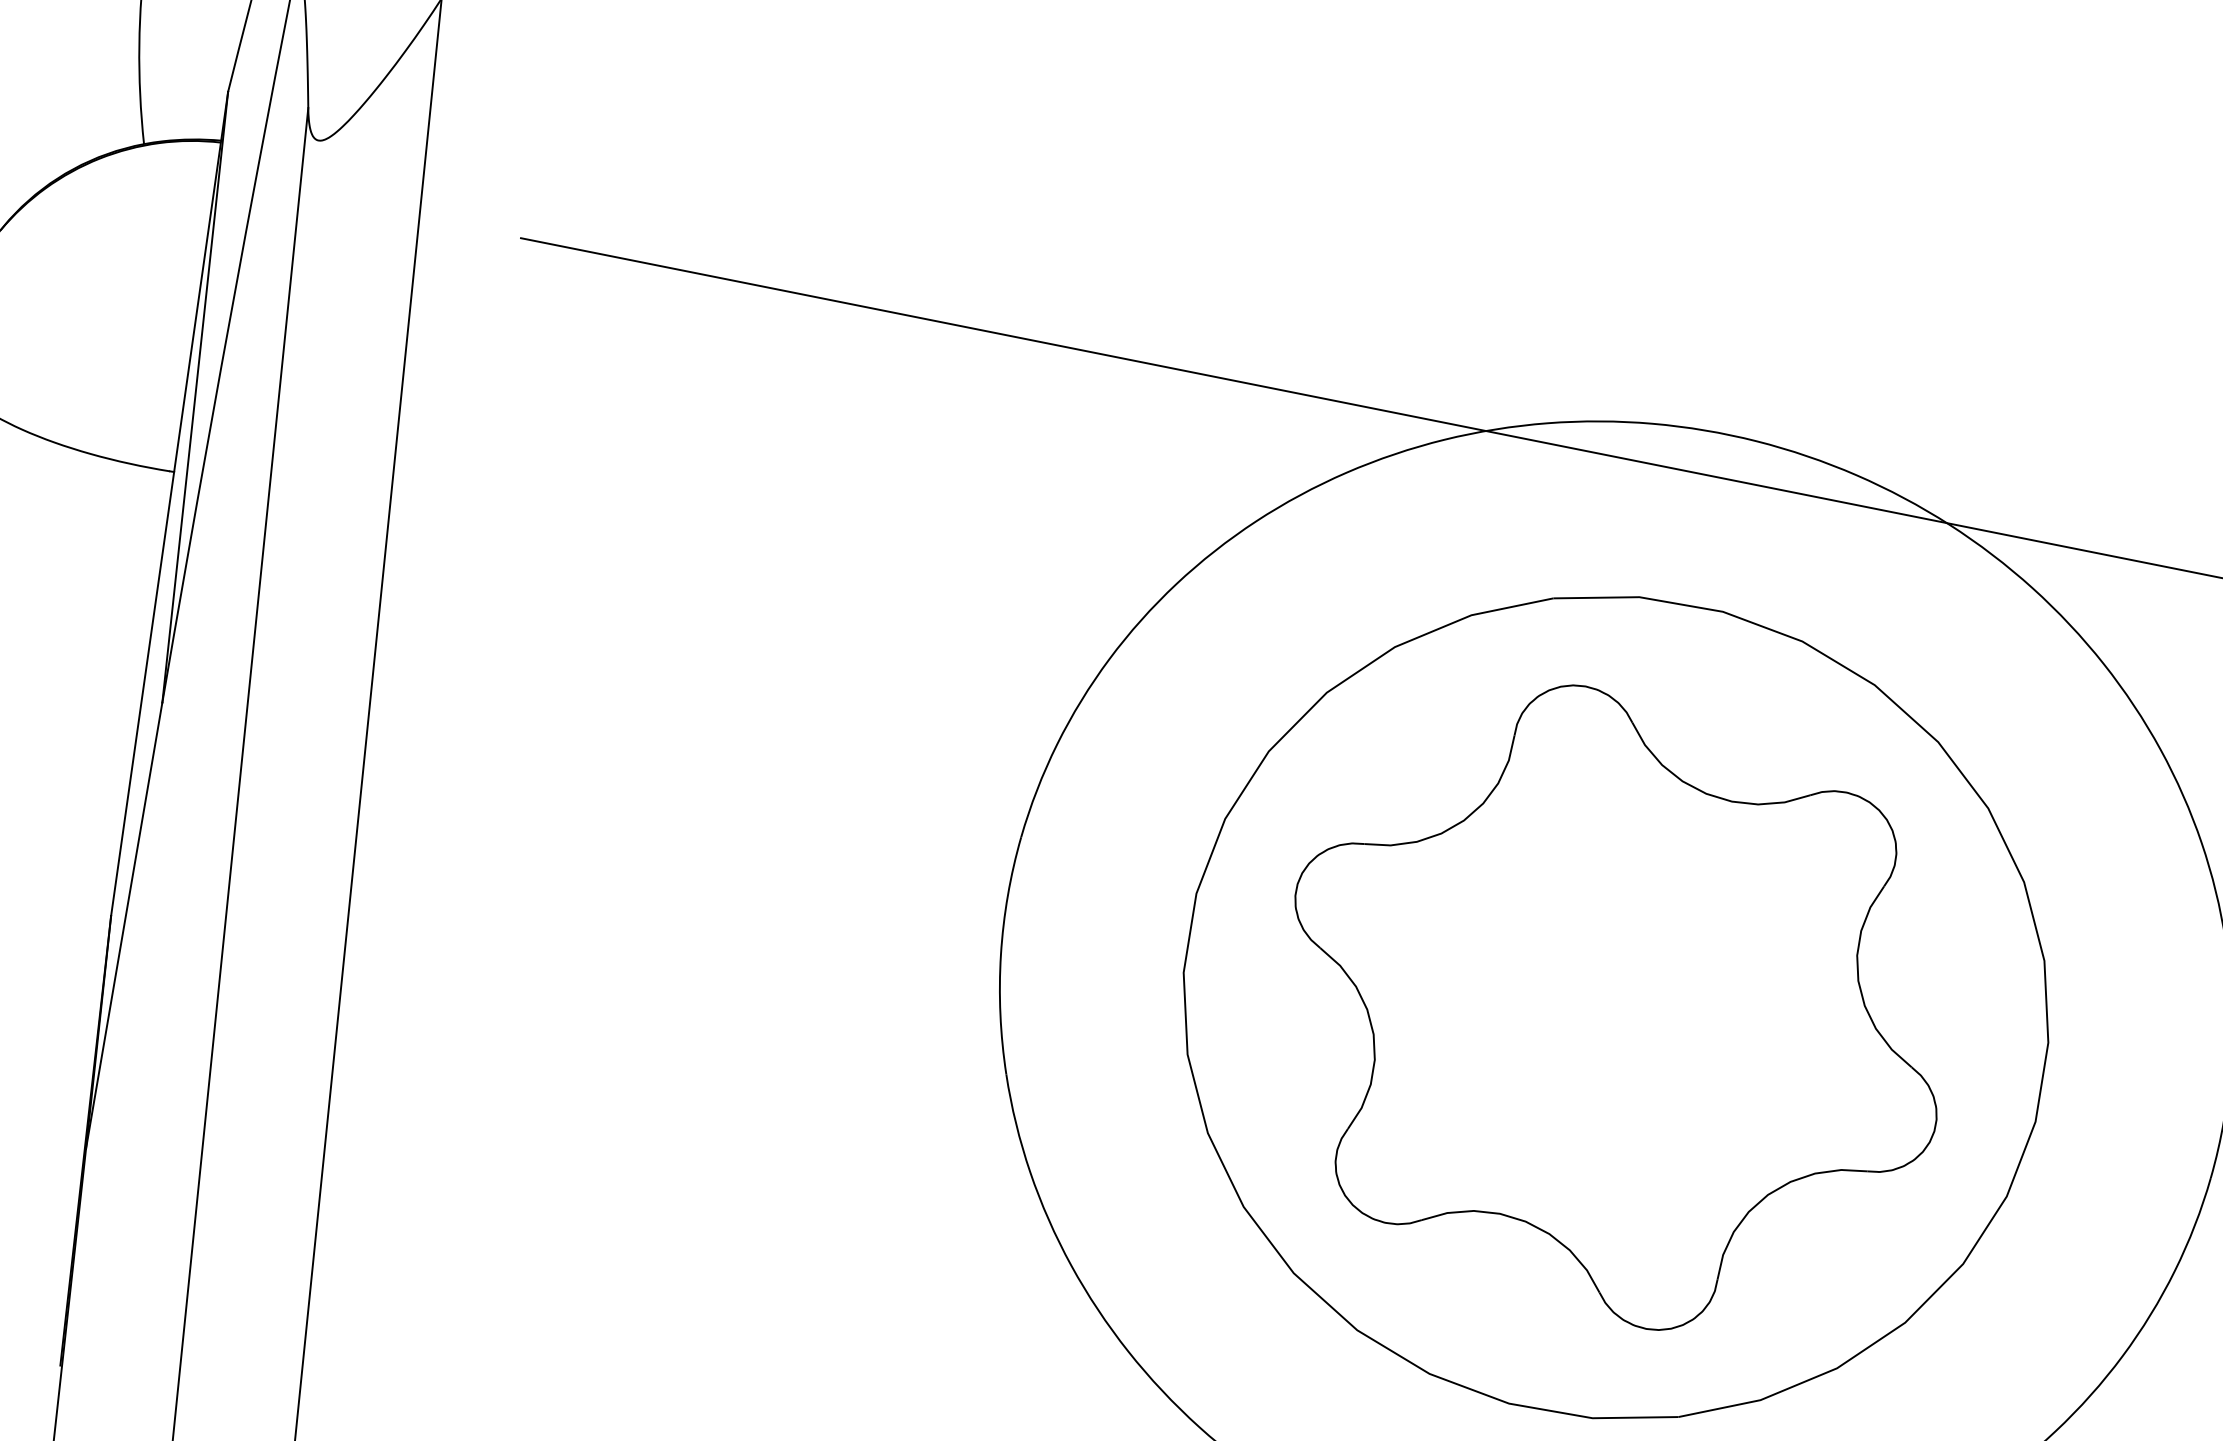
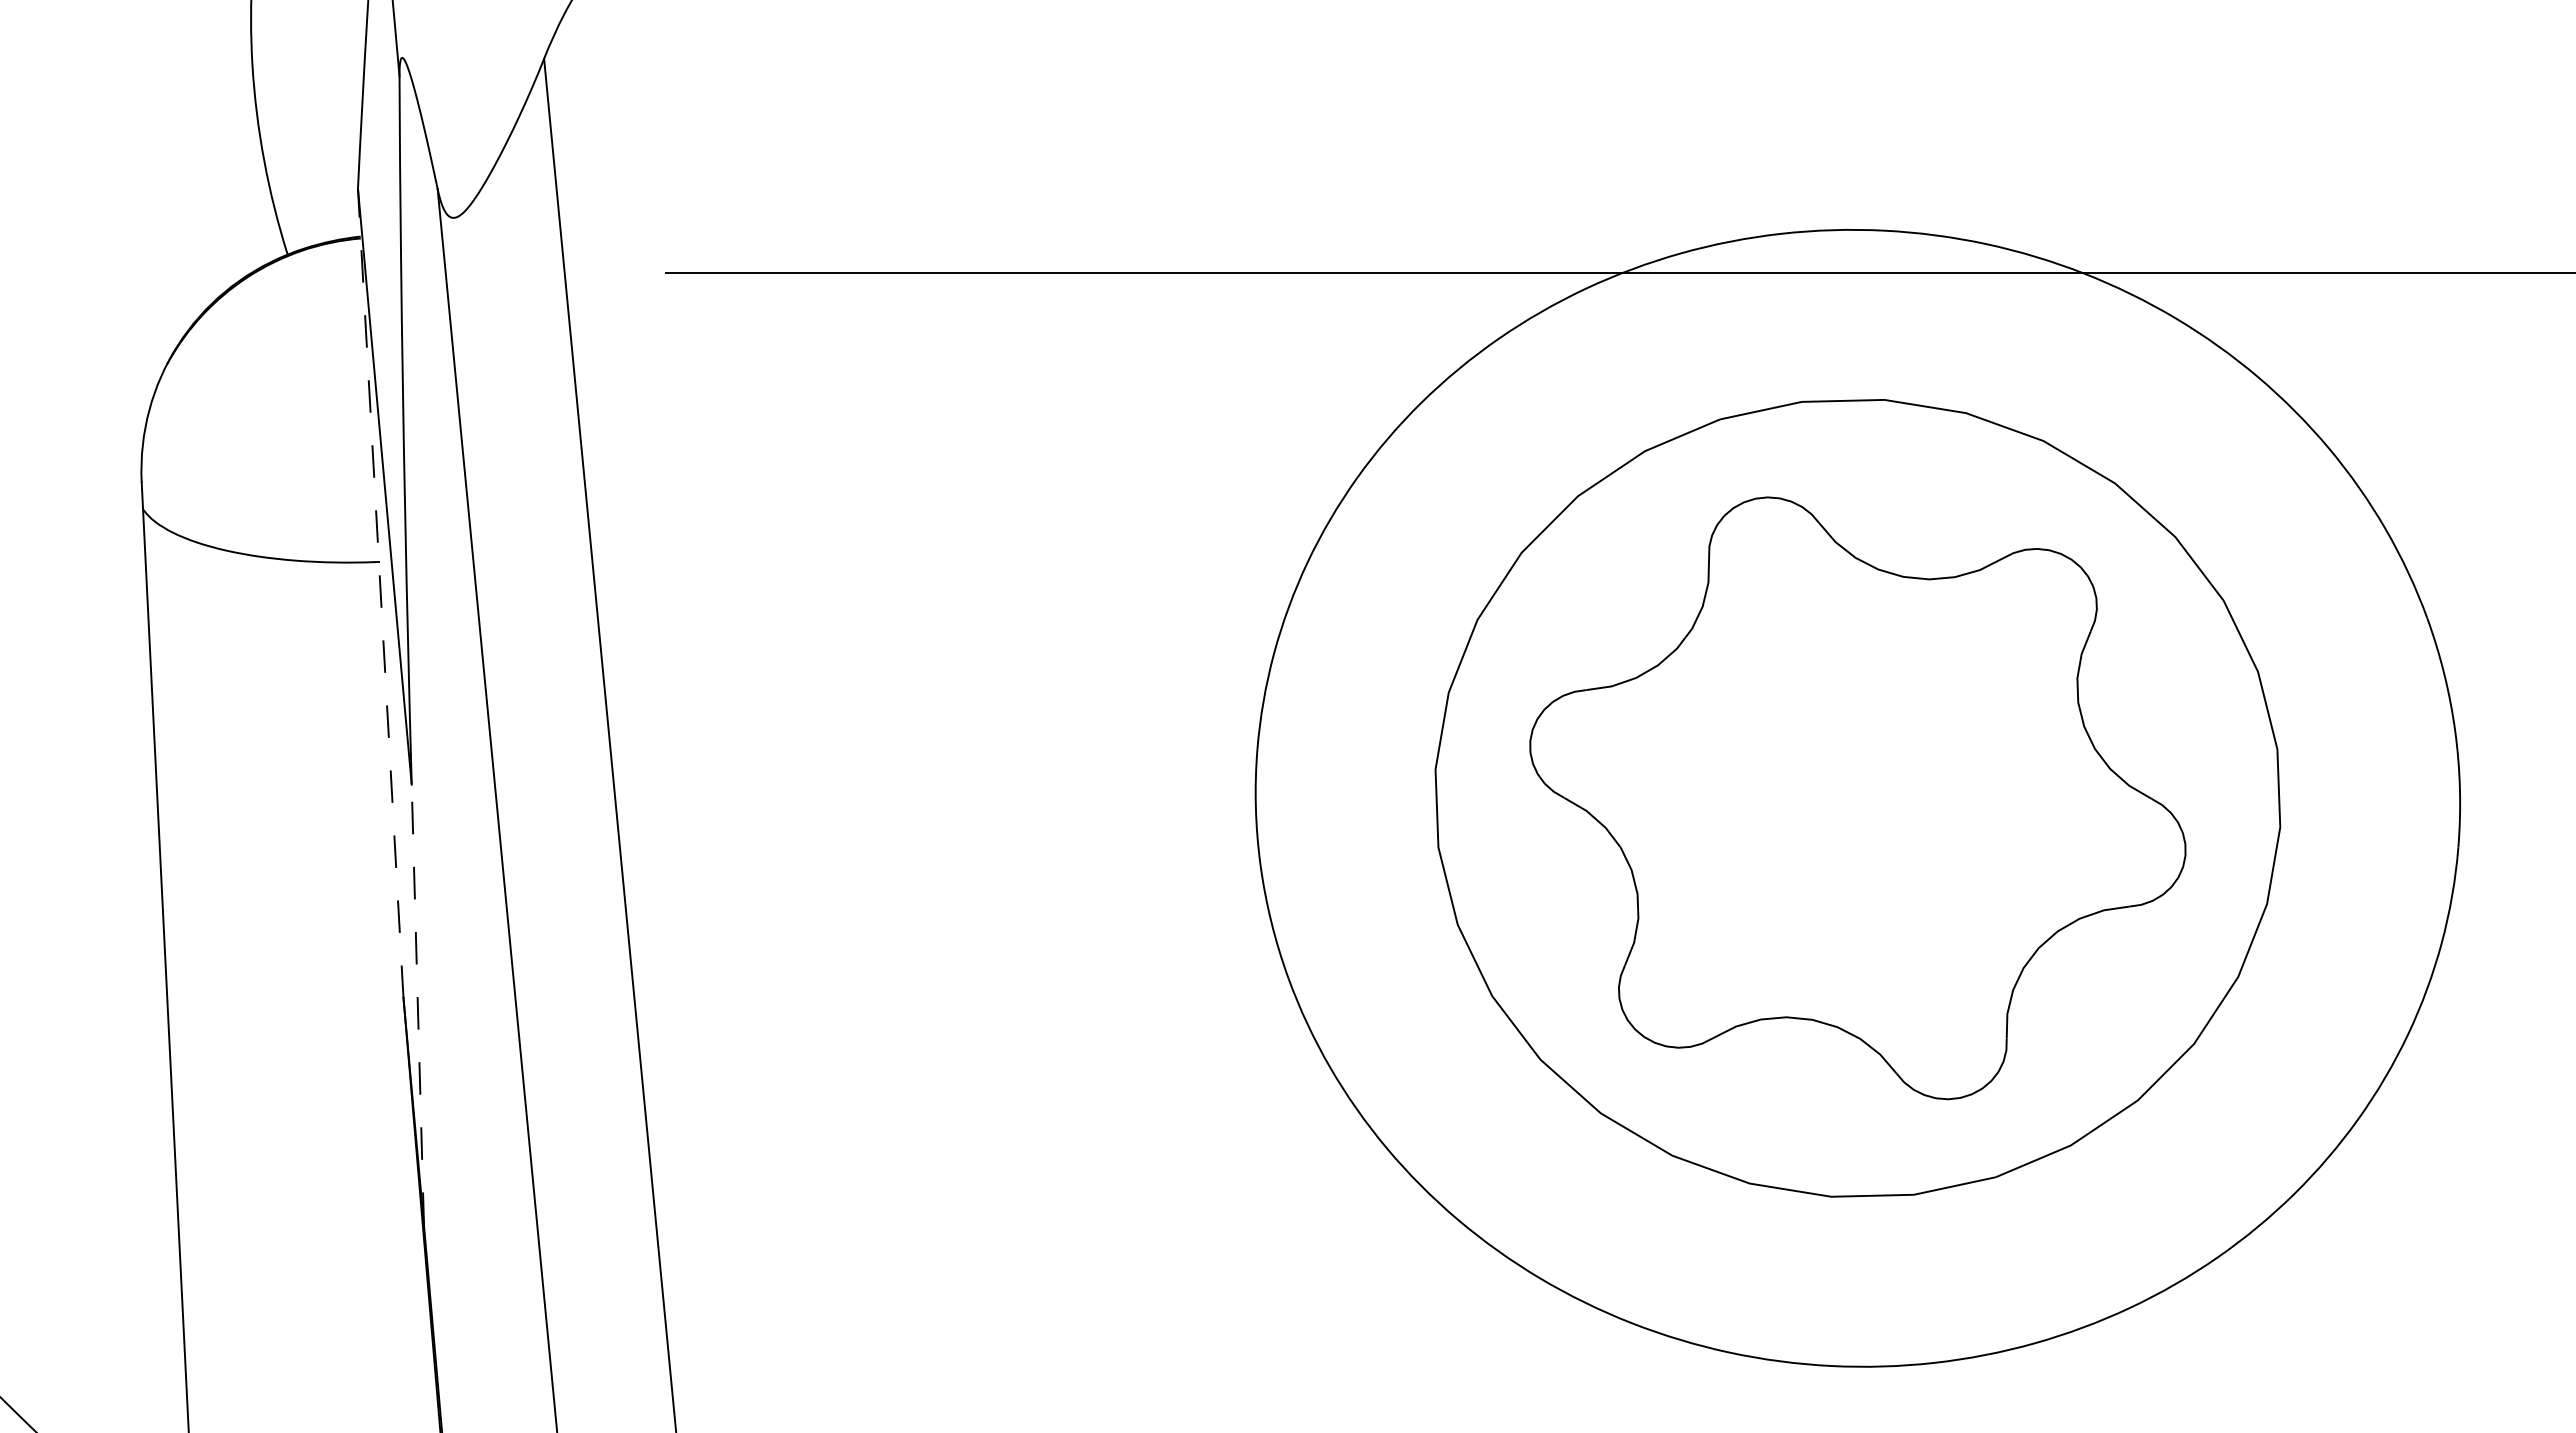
line: (169, 503) -> (380, 592), solid -> dashed
line: (123, 925) -> (417, 1004), solid -> dashed

